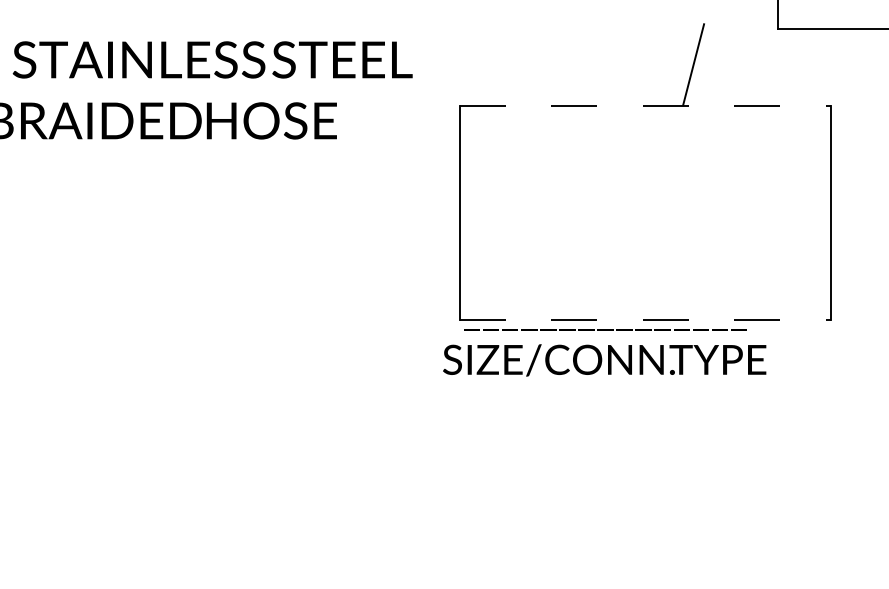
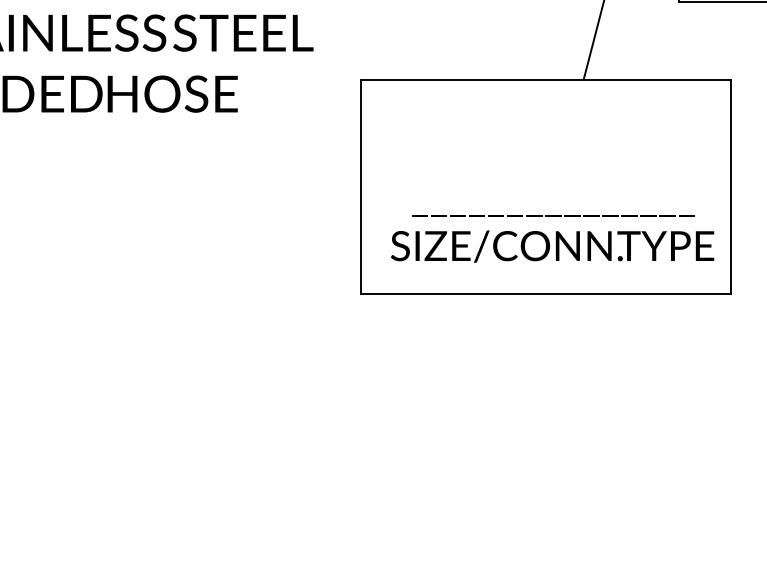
line: (645, 106) -> (546, 79), dashed -> solid
line: (645, 320) -> (546, 293), dashed -> solid
text: (604, 352) -> (552, 238), moved

